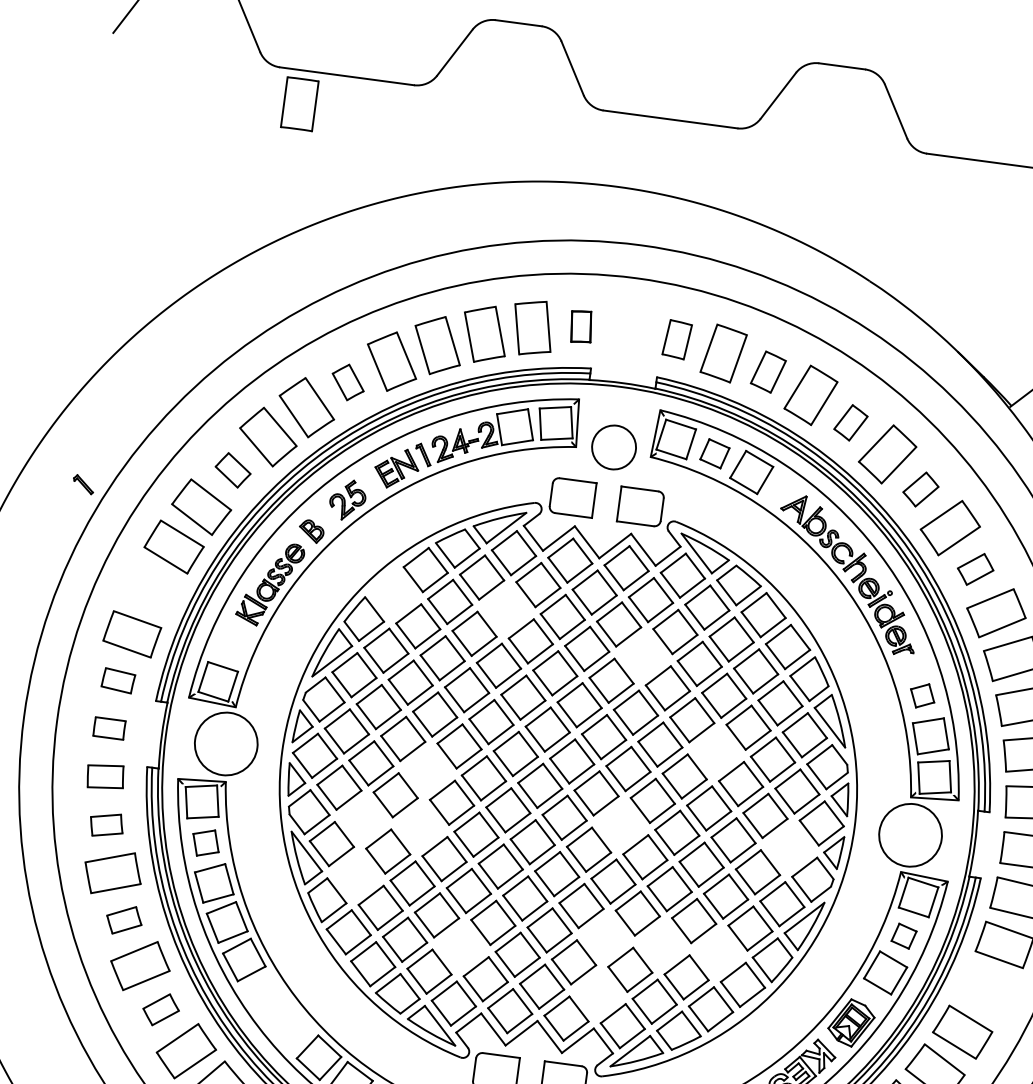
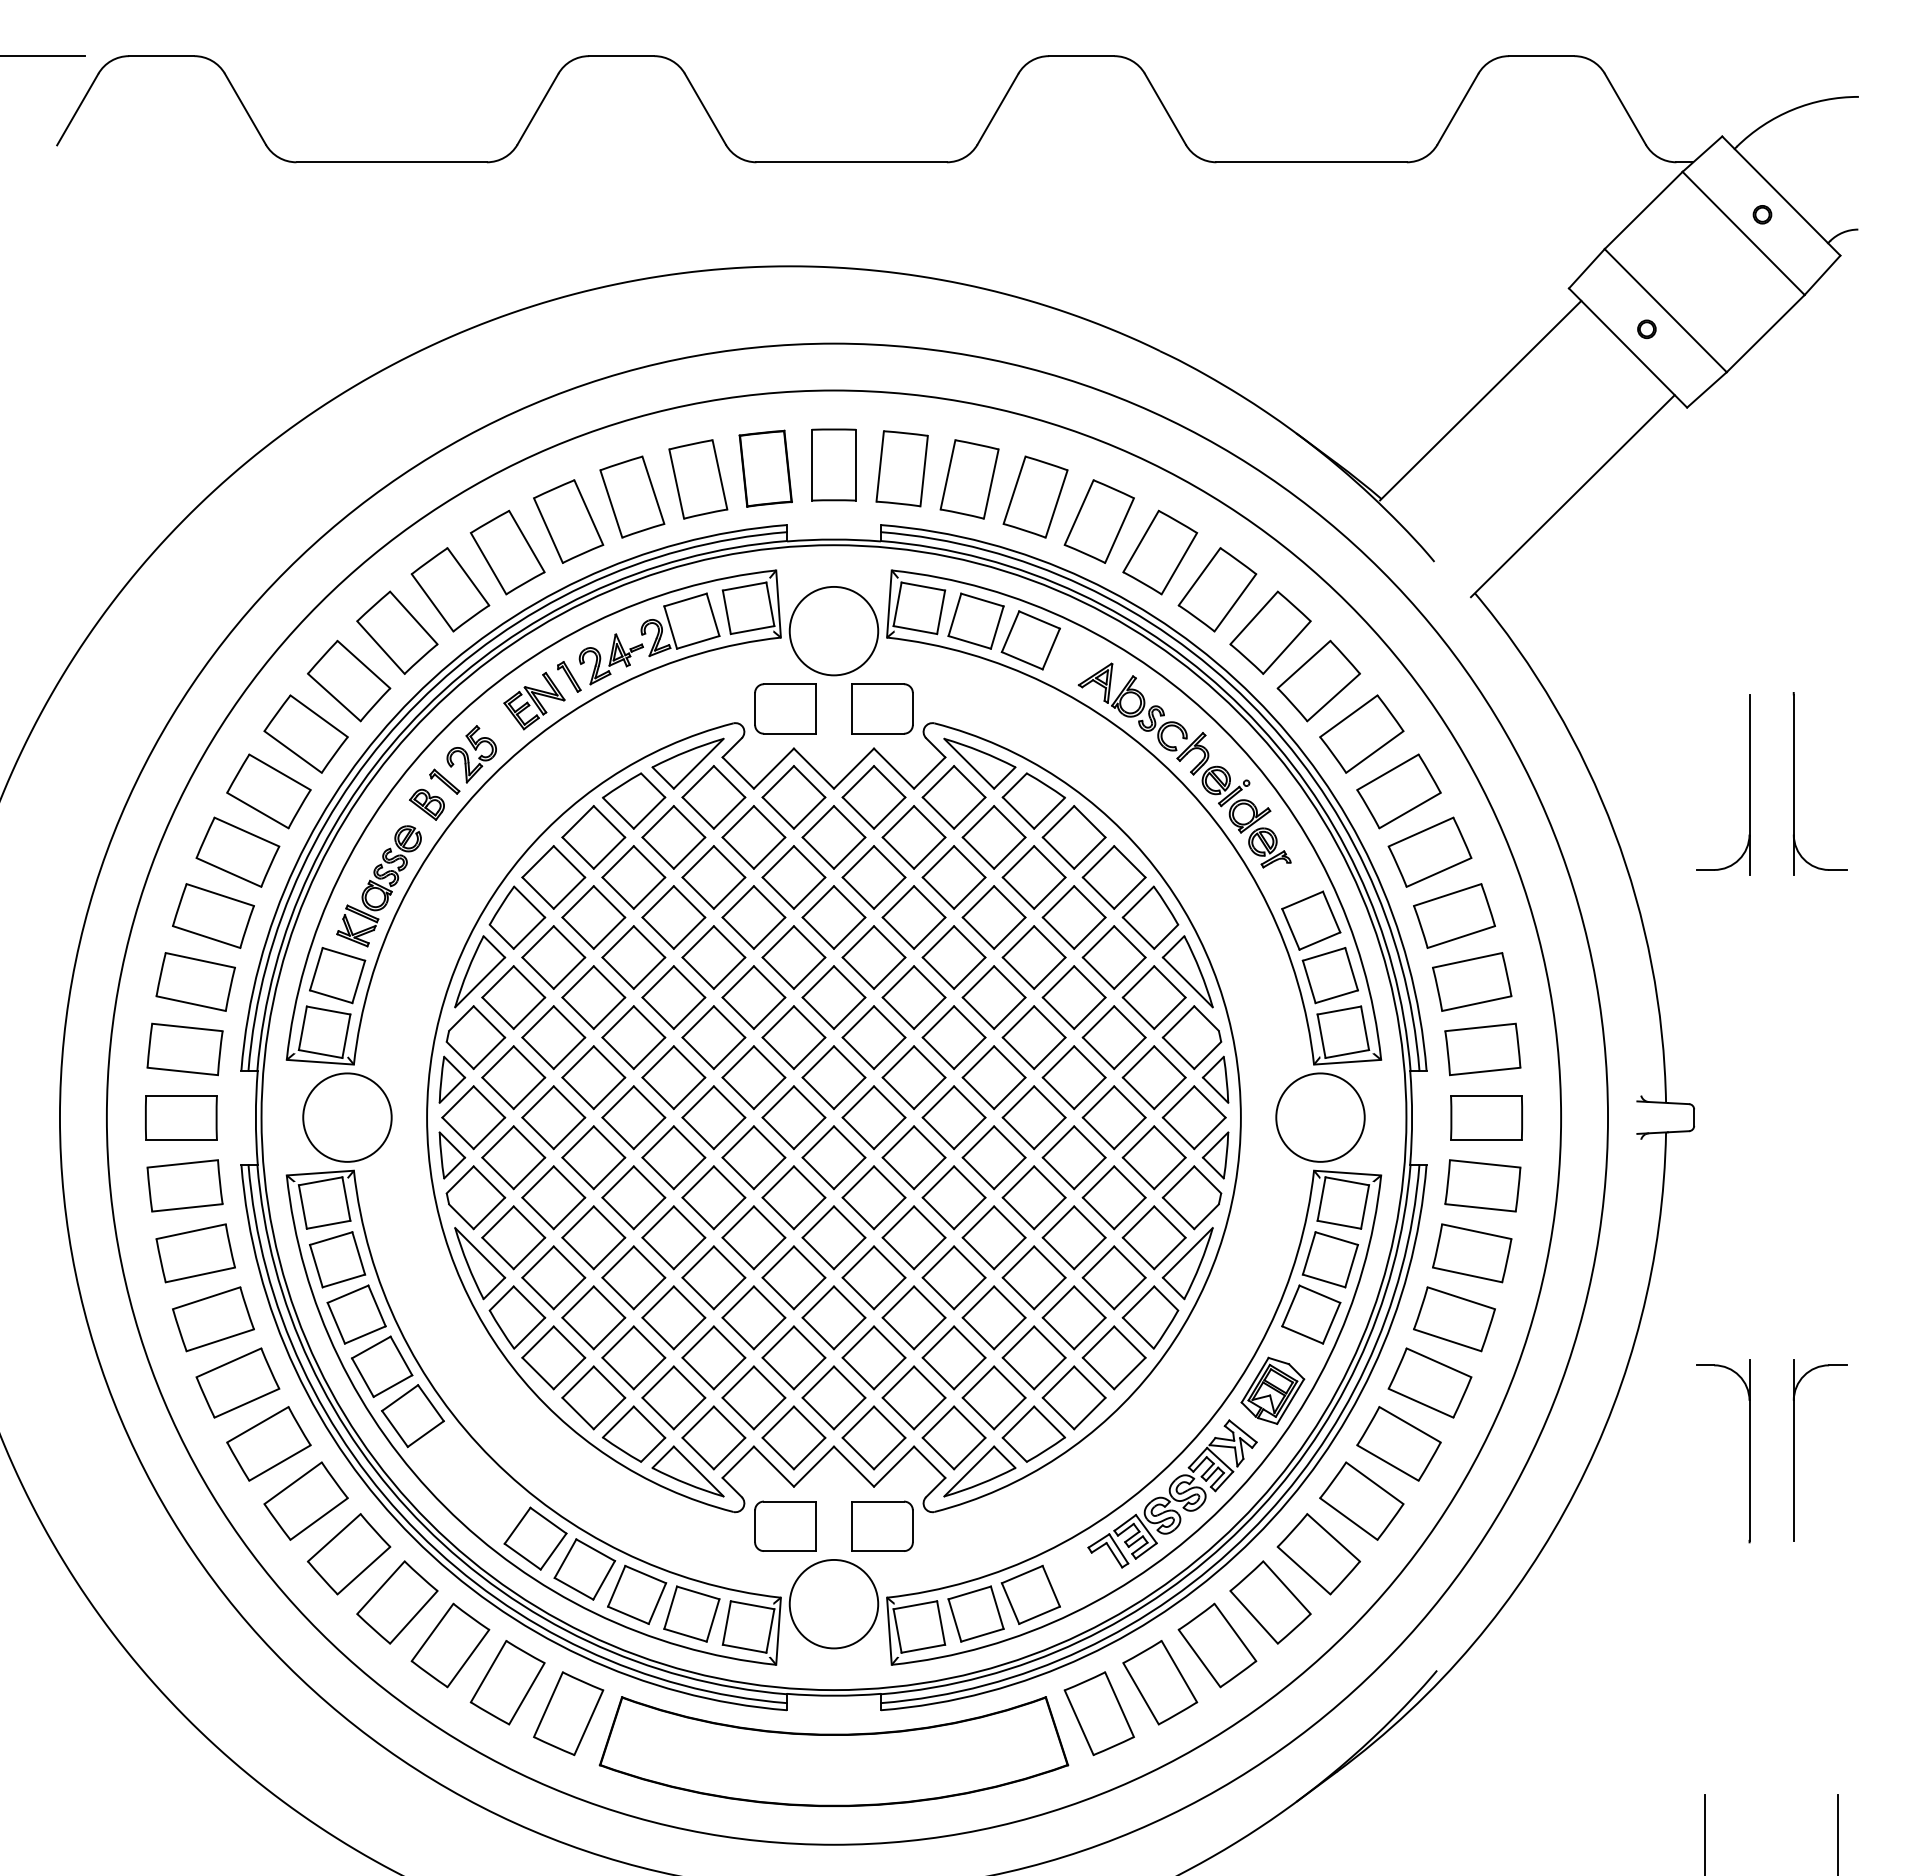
part: (299, 103) -> (833, 464), moved
part: (581, 326) -> (765, 468), size x1.67
part: (676, 339) -> (901, 468), size x1.43
part: (768, 371) -> (1035, 496), size x1.43
part: (348, 382) -> (450, 589), size x1.67
part: (851, 422) -> (1160, 552), size x1.67
circle: (613, 447) -> (833, 630), size x1.43
part: (714, 453) -> (975, 620), size x1.43
part: (232, 469) -> (305, 733), size x1.67
part: (83, 484) -> (444, 781), moved
part: (920, 489) -> (1270, 632), size x1.67
part: (975, 569) -> (1361, 733), size x1.67
part: (151, 589) -> (213, 915), added
part: (393, 594) -> (553, 877), added
part: (506, 609) -> (713, 877), added
part: (232, 643) -> (337, 975), added
part: (643, 656) -> (913, 917), added
part: (118, 680) -> (184, 1049), size x1.67
part: (922, 695) -> (1311, 920), size x1.67
part: (109, 728) -> (181, 1117), size x1.67
part: (716, 752) -> (1033, 1037), added
part: (427, 770) -> (633, 1117), added
part: (105, 776) -> (184, 1185), size x1.43
part: (363, 819) -> (553, 1197), added
part: (106, 825) -> (195, 1253), size x1.67
part: (620, 825) -> (913, 1157), added
part: (419, 827) -> (633, 1197), added
part: (205, 842) -> (337, 1259), size x1.43
part: (789, 847) -> (1153, 1157), added
part: (356, 875) -> (553, 1277), added
part: (124, 919) -> (237, 1382), size x1.67
part: (903, 935) -> (1329, 1259), size x1.67
part: (605, 937) -> (913, 1317), added
part: (661, 945) -> (993, 1317), added
part: (461, 947) -> (713, 1357), added
part: (718, 952) -> (1073, 1317), added
part: (985, 989) -> (1454, 1319), added
part: (598, 993) -> (913, 1397), added
part: (160, 1009) -> (305, 1500), size x1.67

